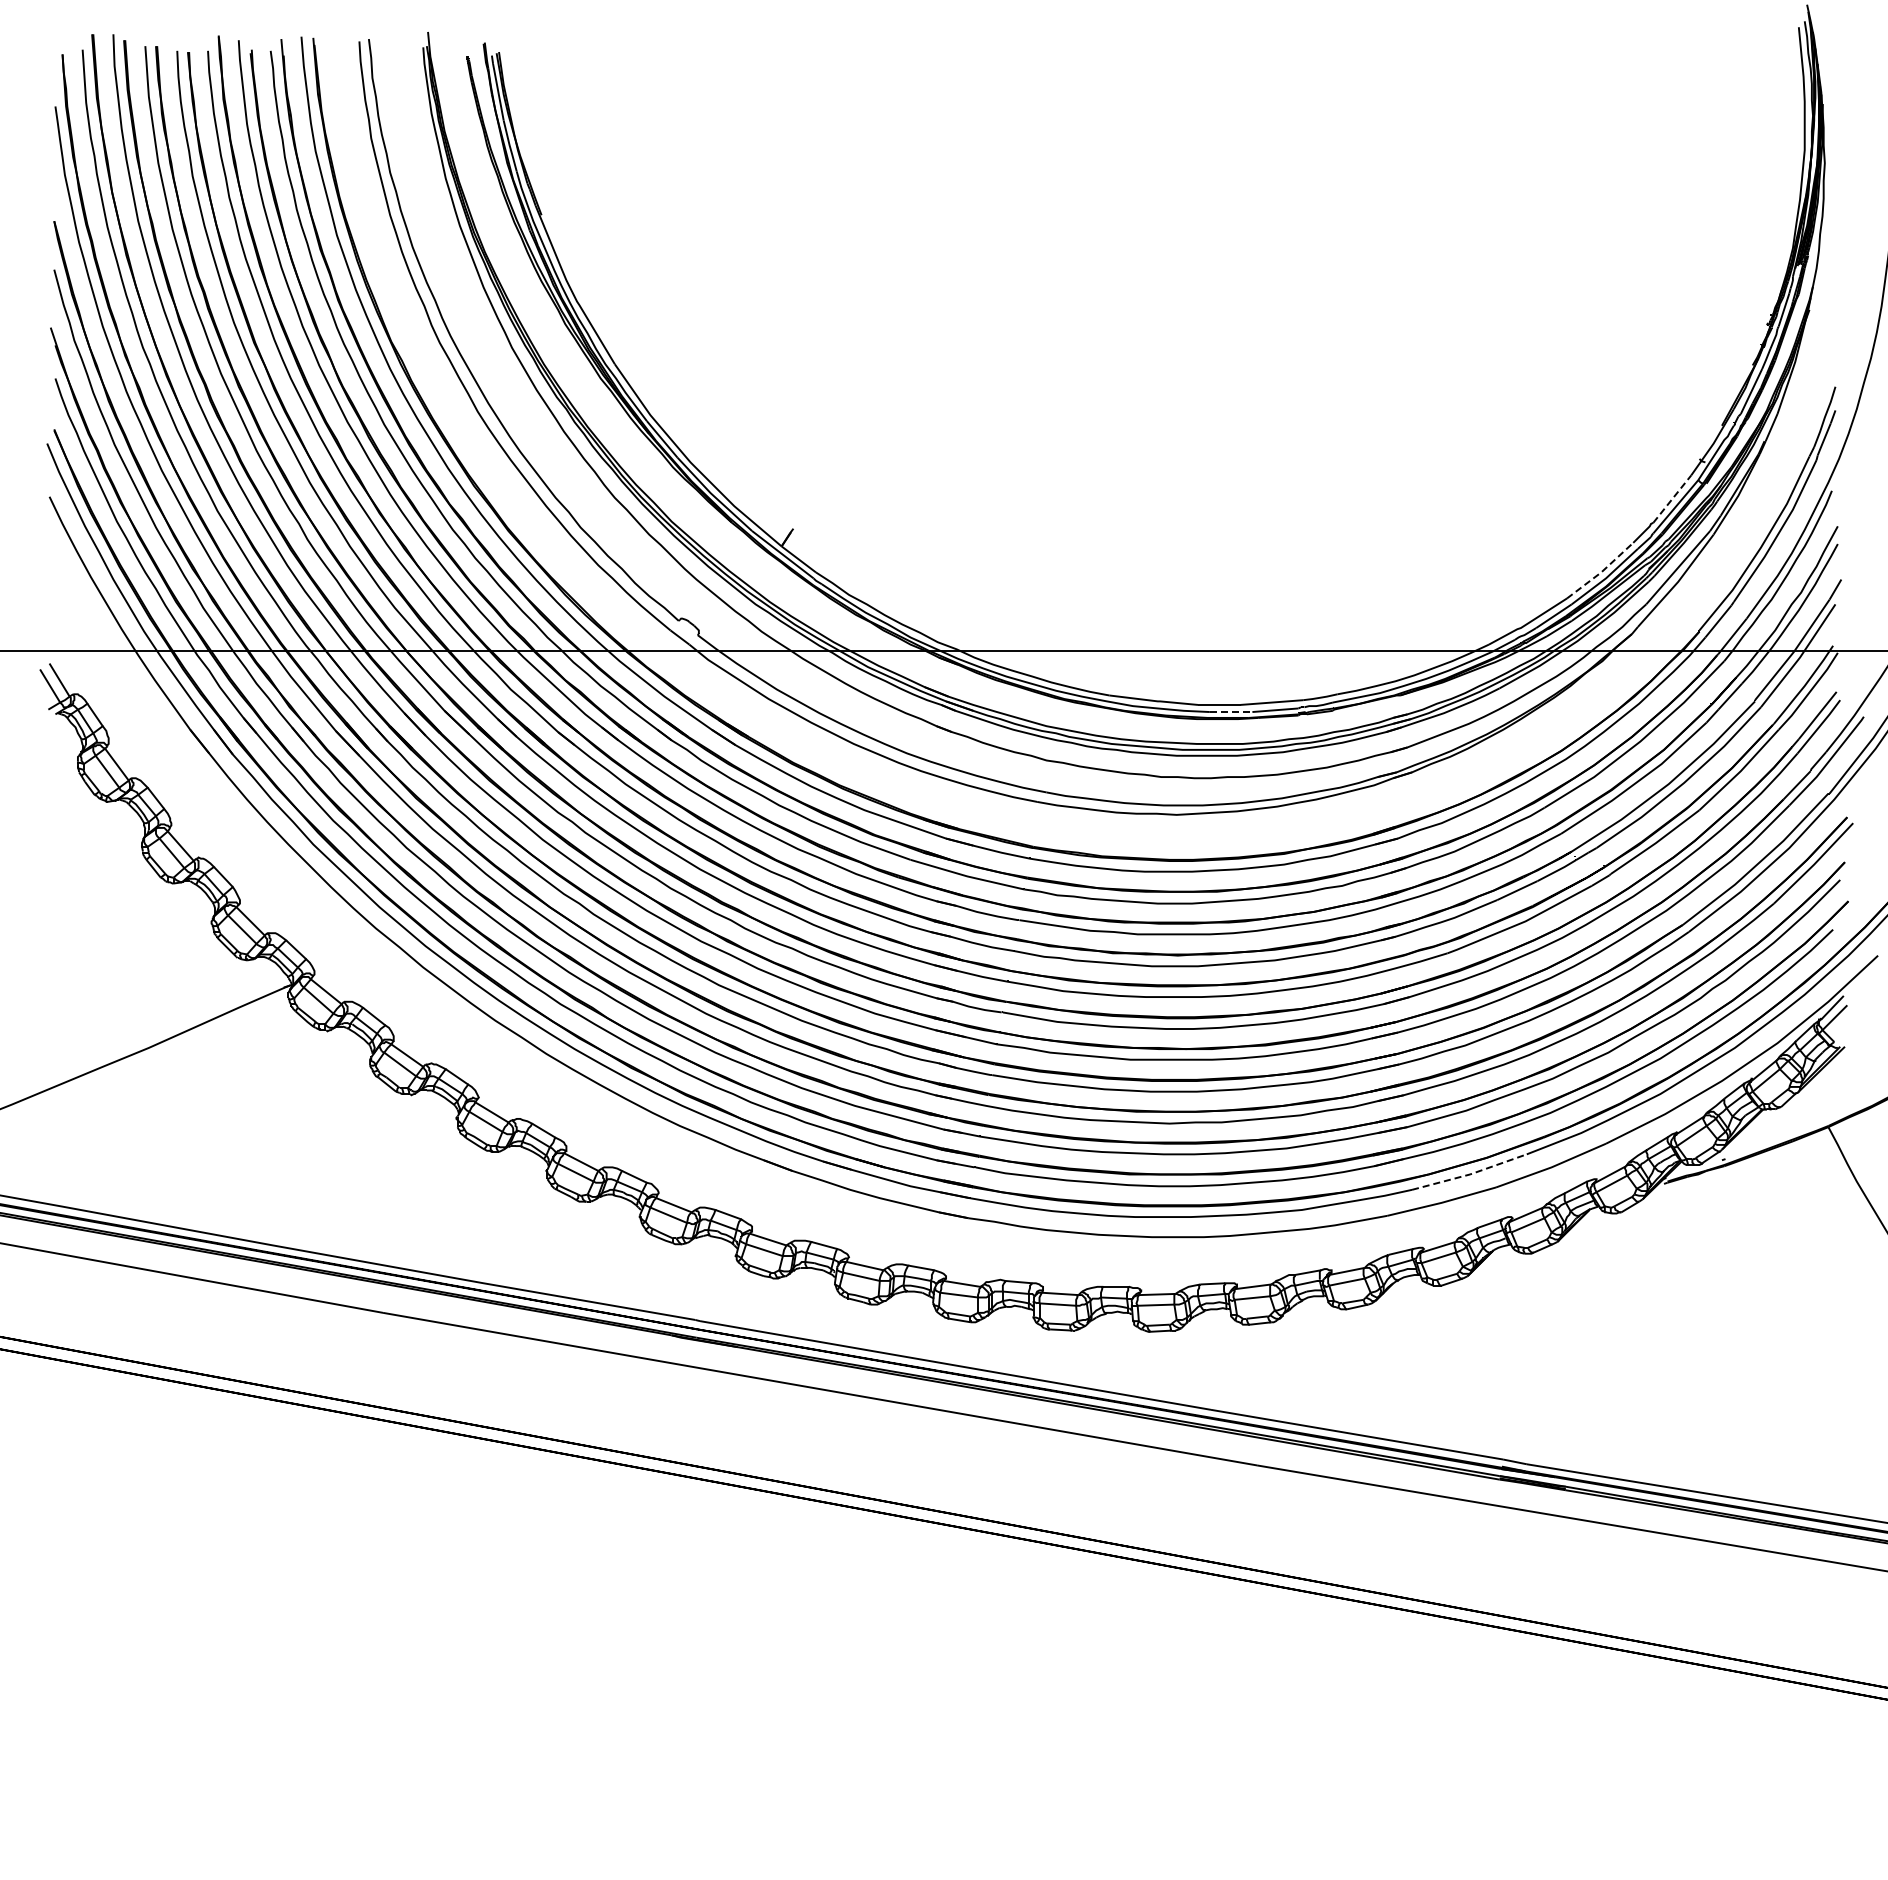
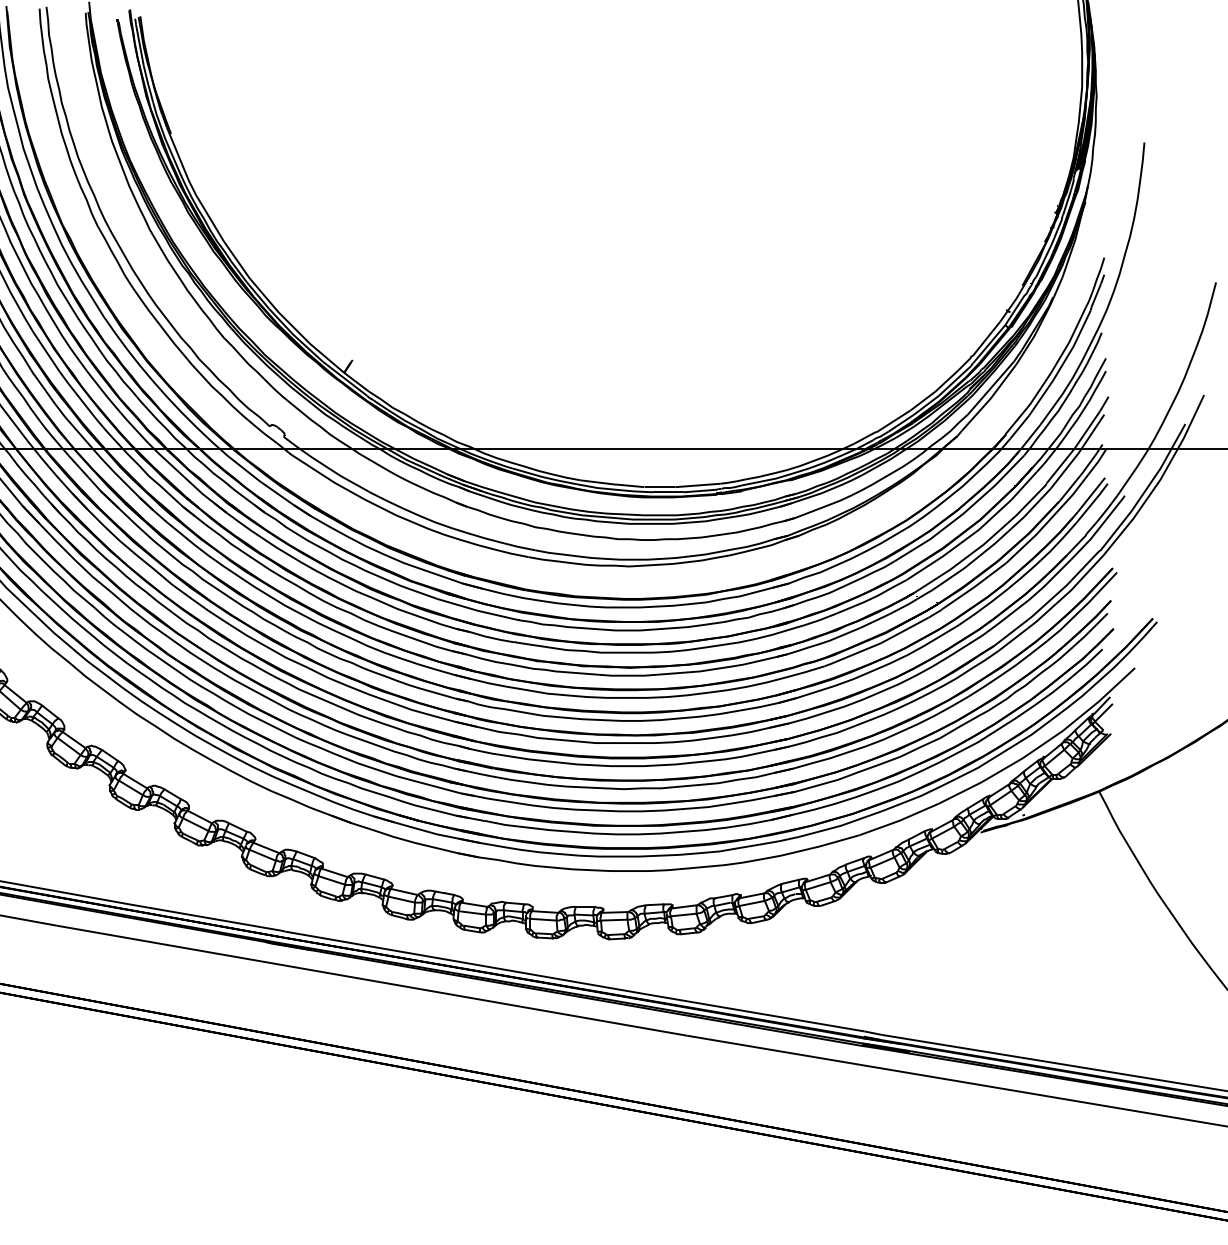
line: (1672, 498) -> (986, 338), dashed -> solid
line: (1601, 572) -> (935, 391), dashed -> solid
line: (1231, 712) -> (668, 492), dashed -> solid
line: (1470, 1174) -> (841, 825), dashed -> solid

